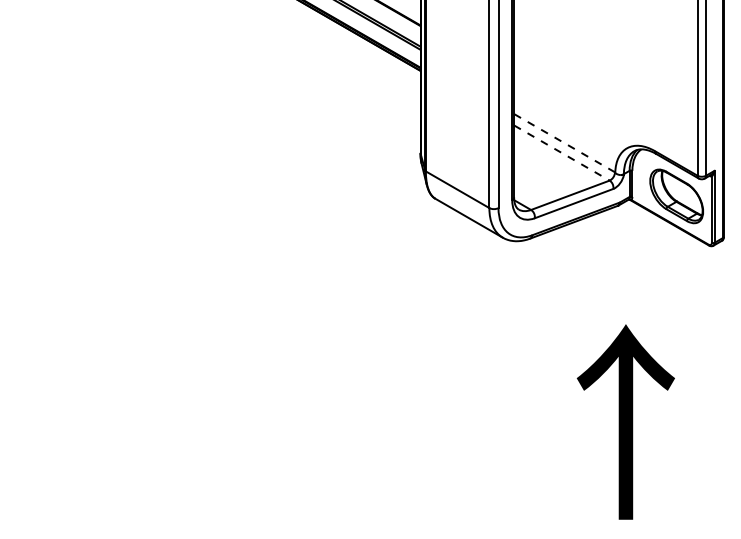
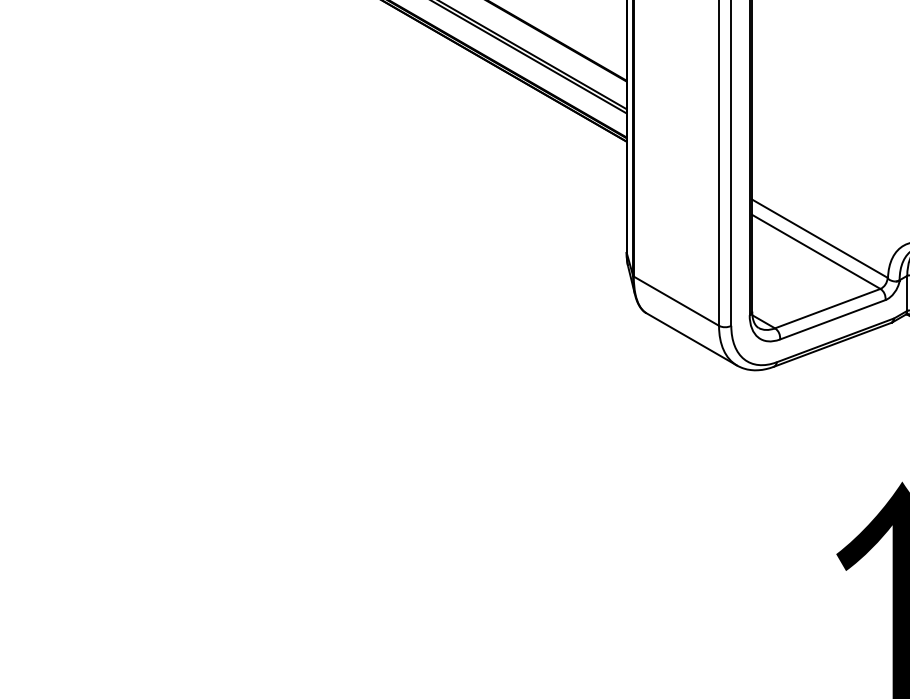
line: (564, 142) -> (819, 237), dashed -> solid
line: (562, 153) -> (817, 252), dashed -> solid

